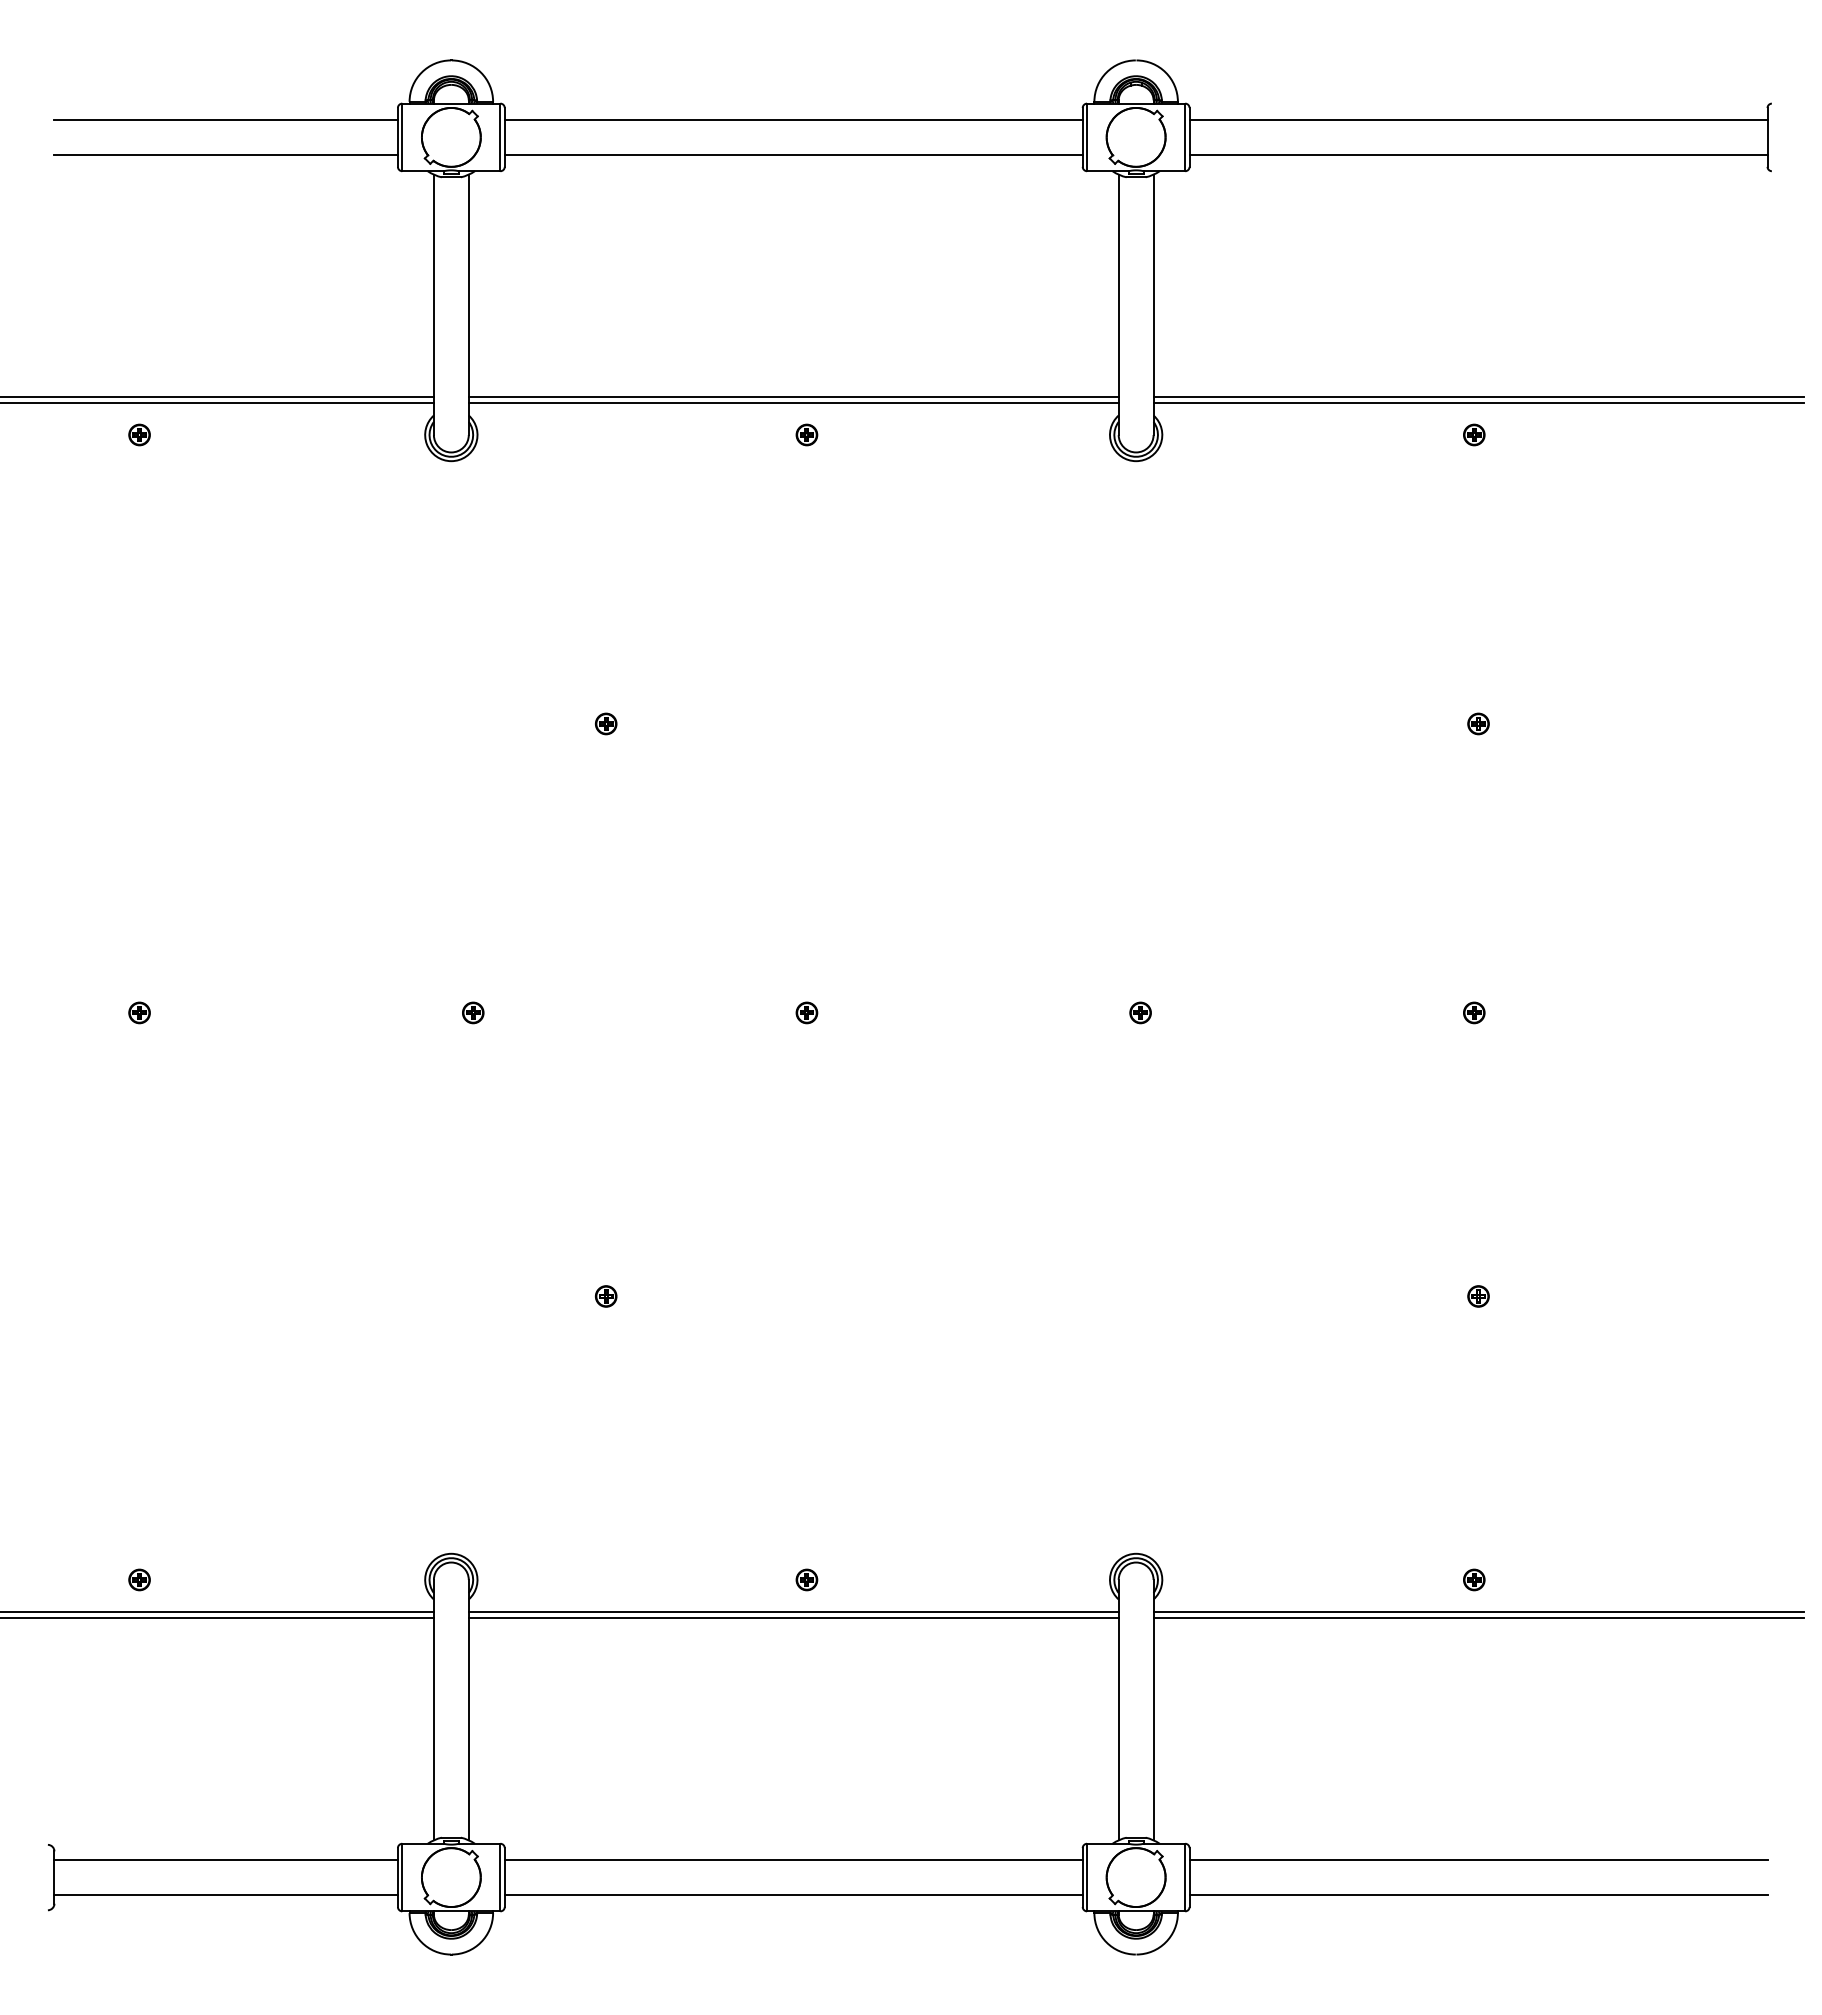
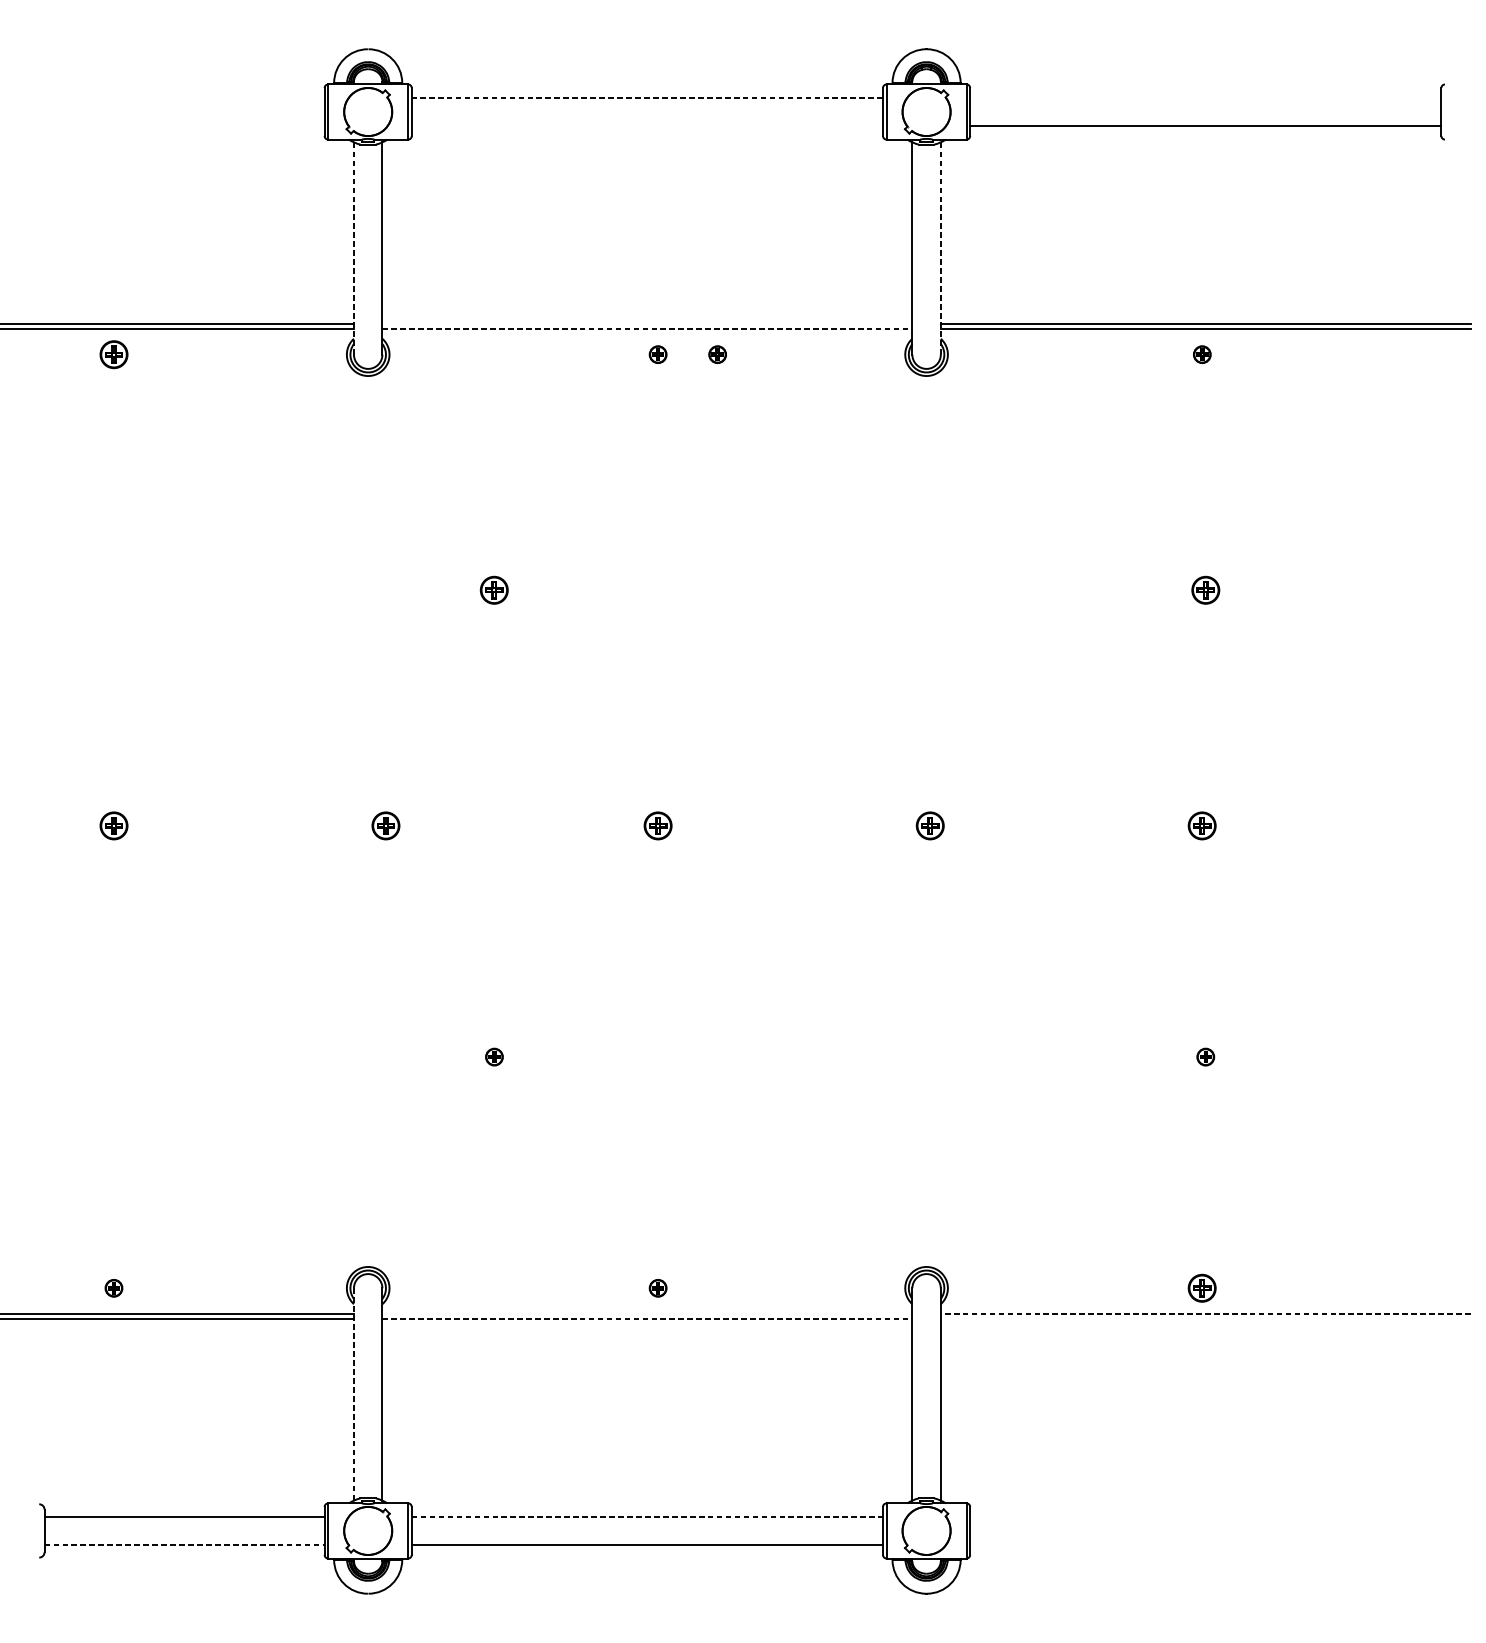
line: (225, 119) -> (184, 97), removed
line: (793, 119) -> (647, 97), solid -> dashed
line: (1478, 119) -> (1205, 97), removed
line: (225, 154) -> (184, 125), removed
line: (793, 154) -> (647, 125), removed
line: (433, 304) -> (353, 248), solid -> dashed
line: (1153, 304) -> (940, 248), solid -> dashed
line: (793, 396) -> (647, 323), removed
line: (793, 403) -> (647, 328), solid -> dashed
part: (139, 434) -> (113, 354), size x1.6
part: (879, 434) -> (717, 354), added
part: (606, 723) -> (494, 589), size x1.6
part: (1478, 723) -> (1205, 589), size x1.6
part: (139, 1012) -> (113, 825), size x1.6
part: (473, 1012) -> (386, 825), size x1.6
part: (806, 1012) -> (657, 825), size x1.6
part: (1140, 1012) -> (930, 825), size x1.6
part: (1474, 1012) -> (1202, 825), size x1.6
part: (1474, 1579) -> (1202, 1287), size x1.6
line: (793, 1611) -> (647, 1314), removed
line: (1478, 1611) -> (1205, 1314), solid -> dashed
line: (793, 1618) -> (647, 1319), solid -> dashed
line: (1478, 1618) -> (1205, 1319), removed
line: (433, 1710) -> (353, 1394), solid -> dashed
line: (793, 1860) -> (647, 1517), solid -> dashed
line: (1478, 1860) -> (1205, 1517), removed
line: (226, 1895) -> (184, 1545), solid -> dashed
line: (1478, 1895) -> (1205, 1545), removed

